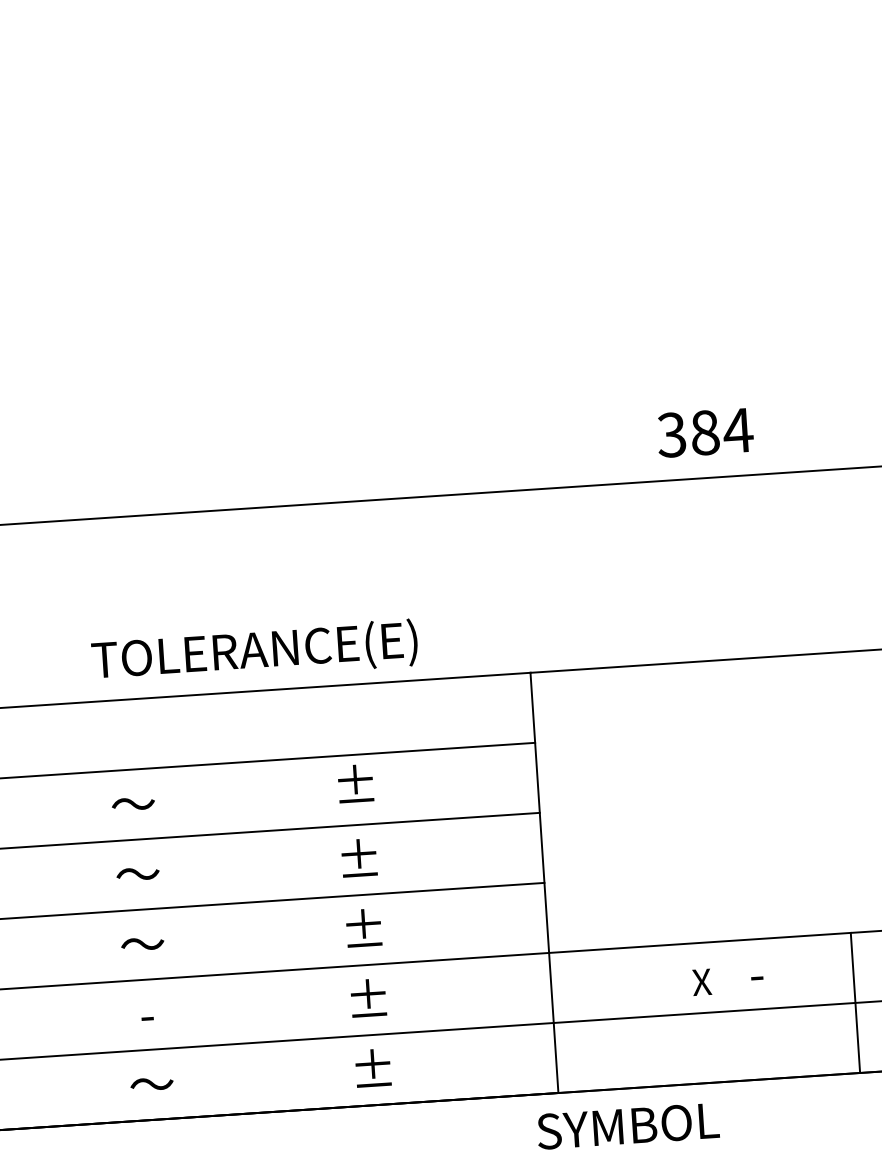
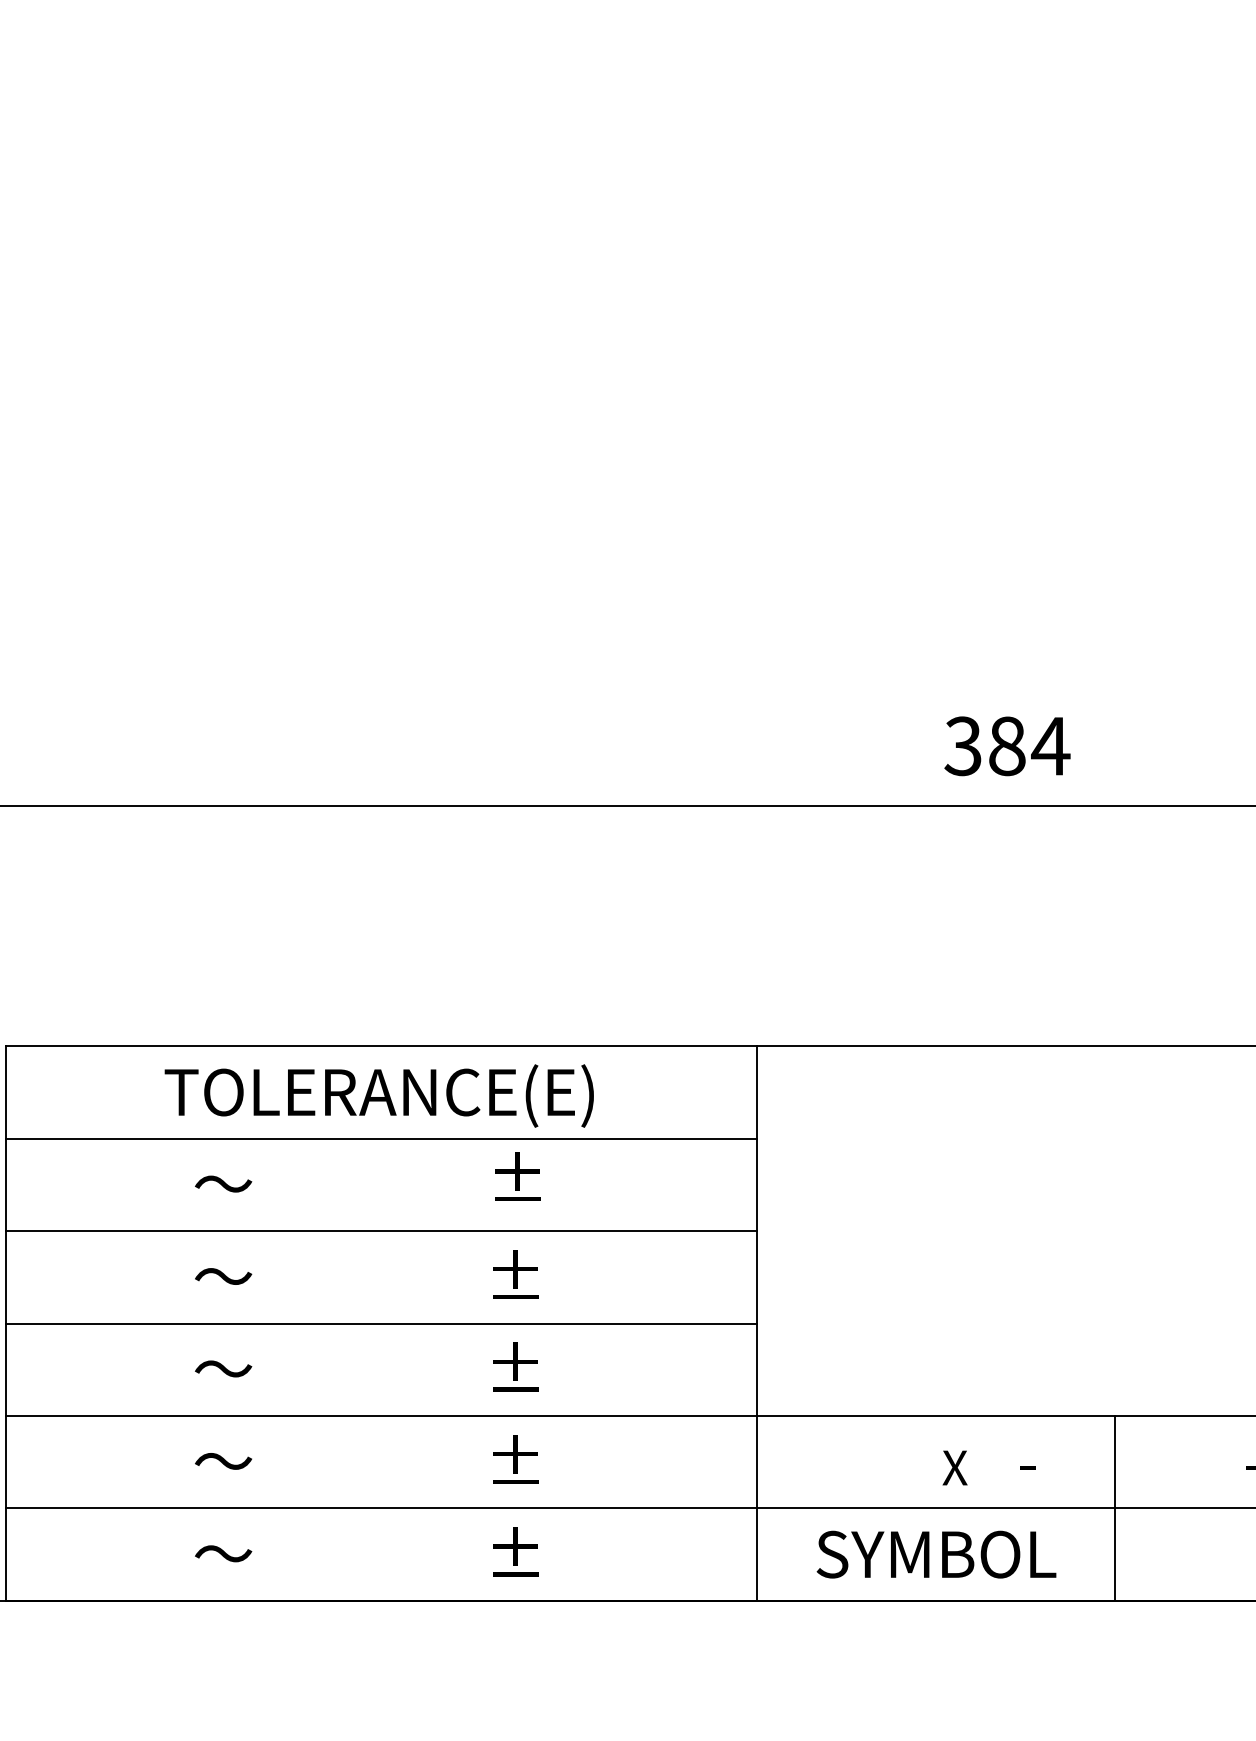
text: (254, 652) -> (378, 1095), moved
line: (855, 1002) -> (1114, 1508), moved
text: (147, 1014) -> (223, 1461), - -> ～
text: (628, 1126) -> (936, 1554), moved

